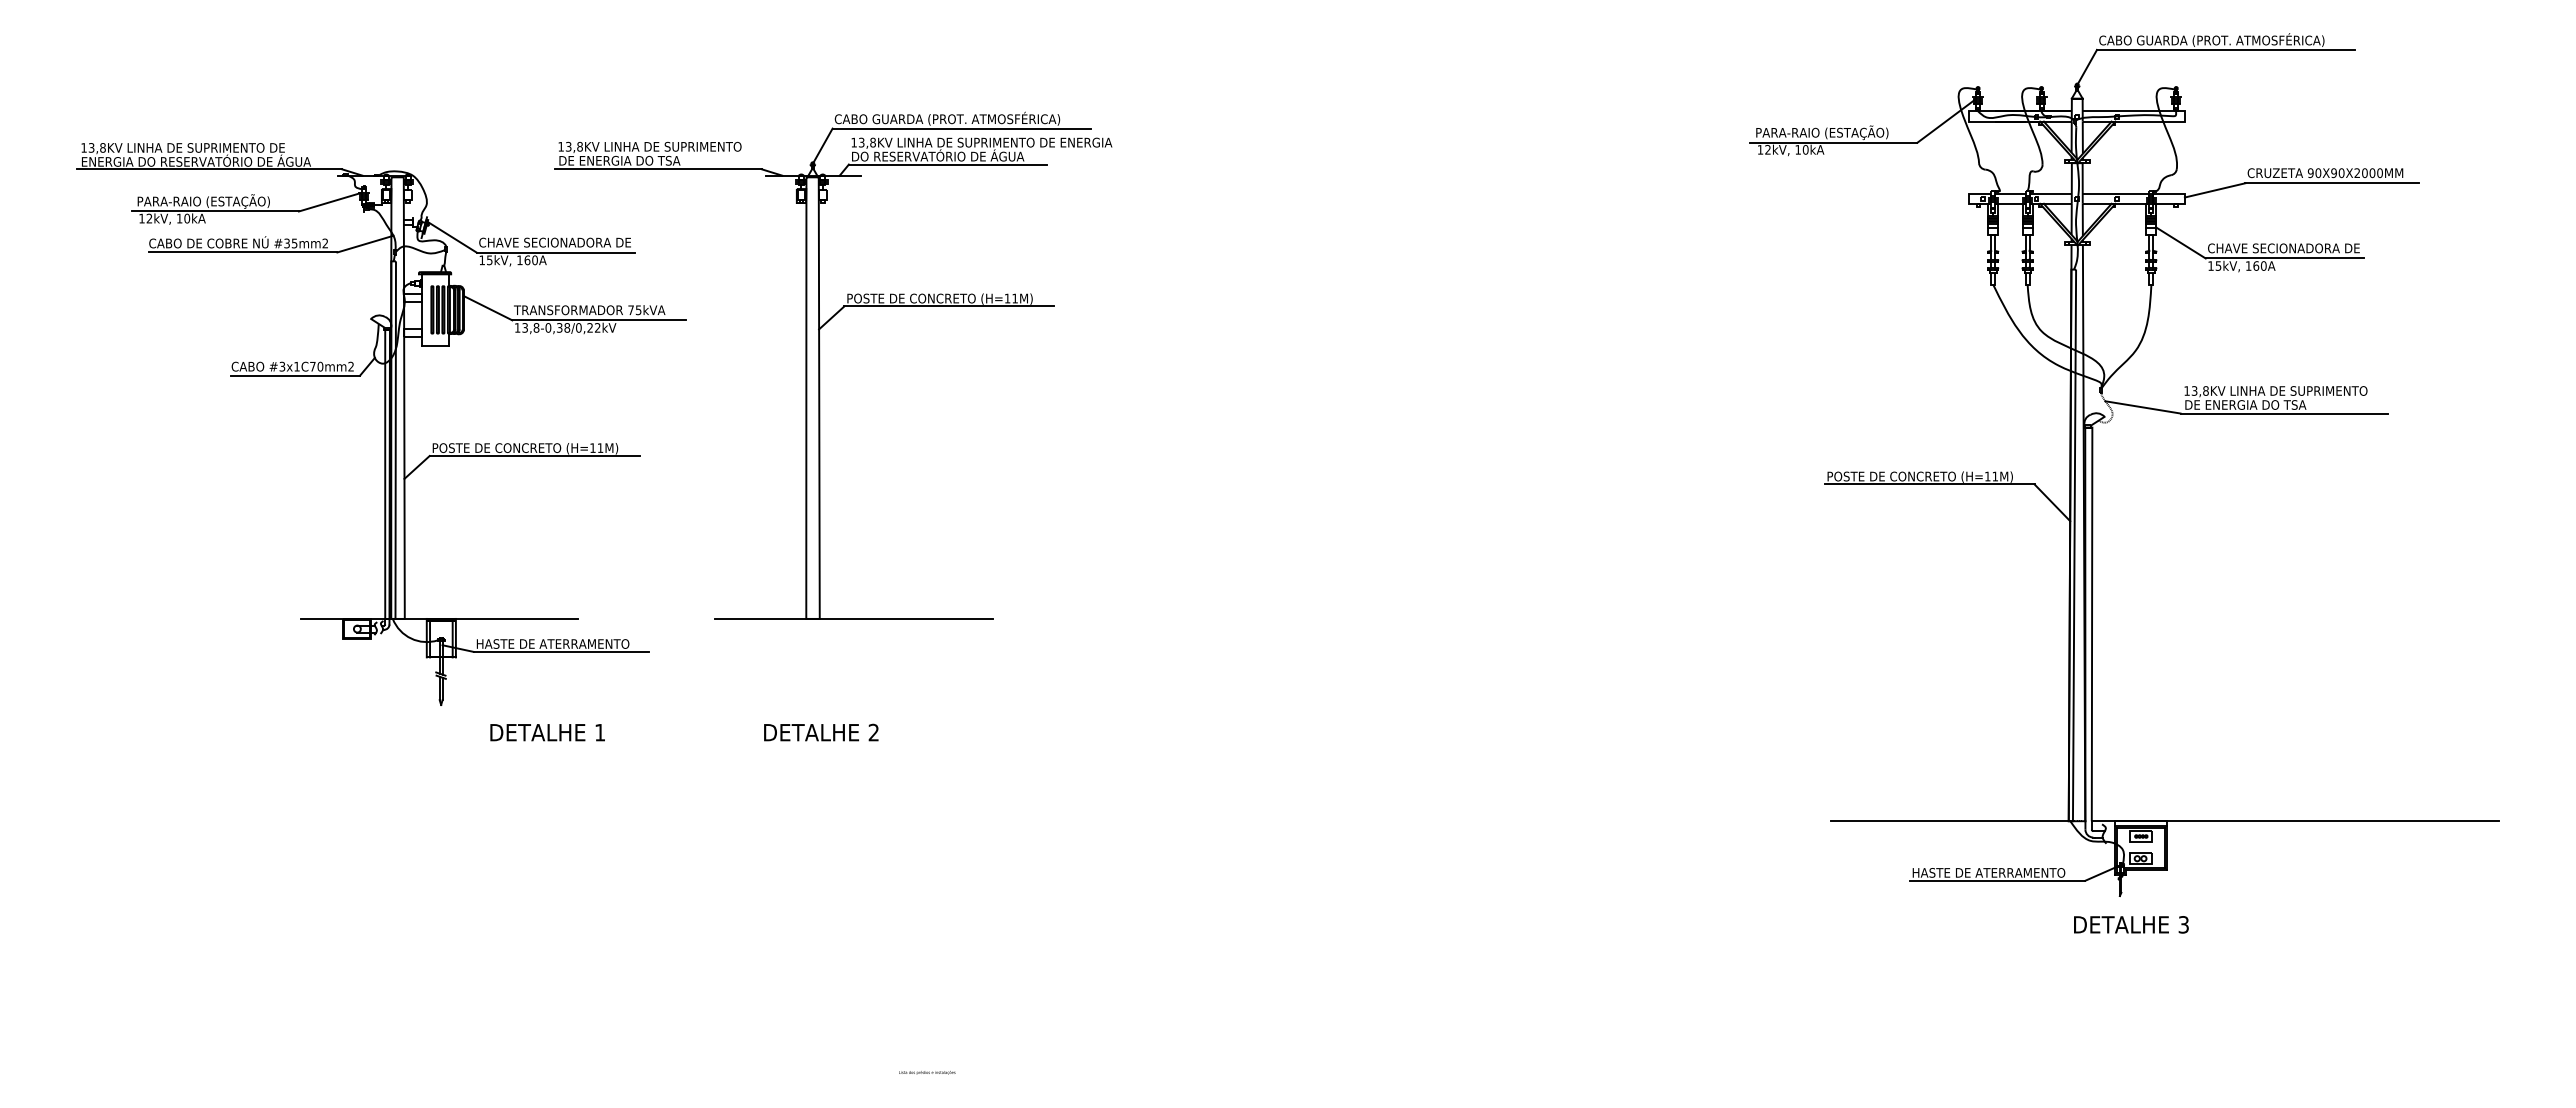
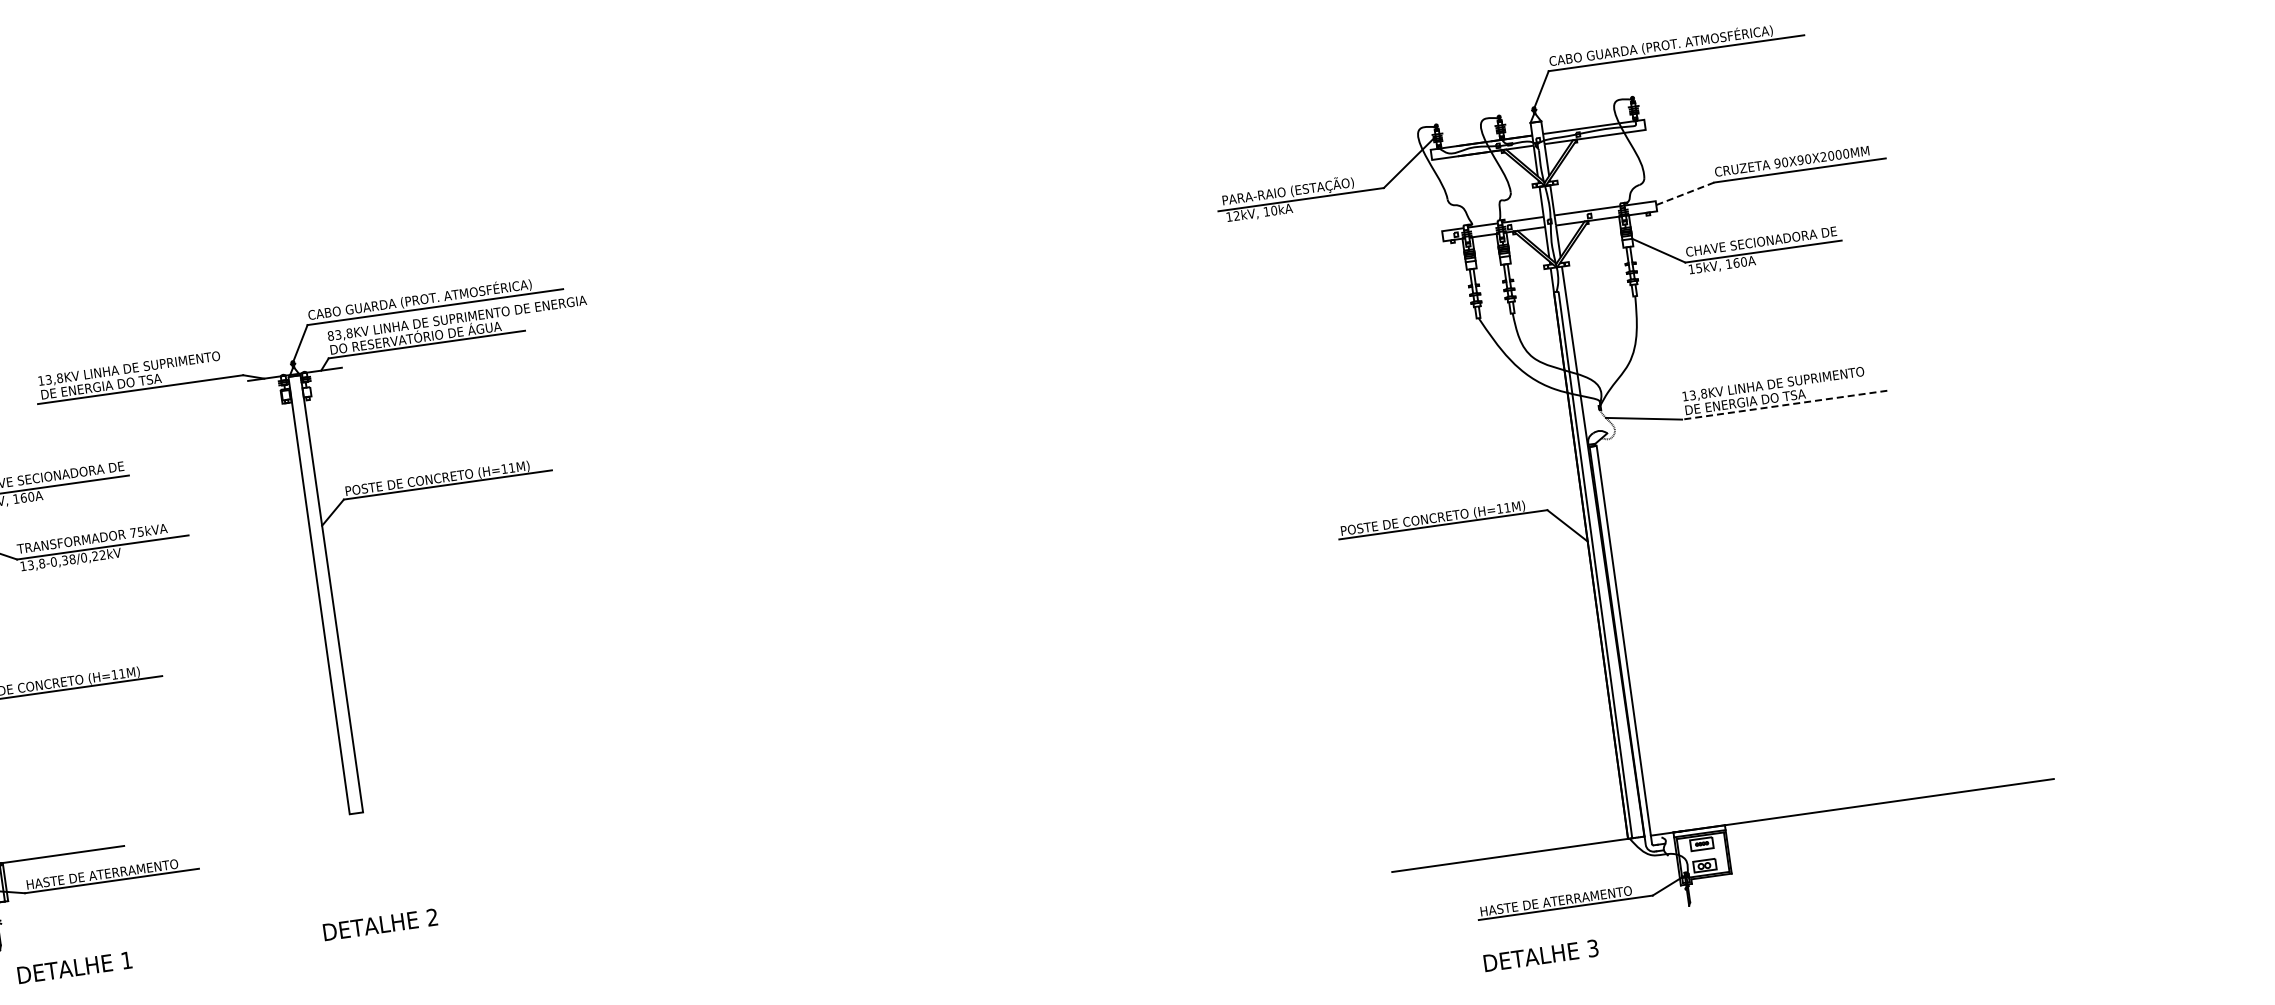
text: (854, 142) -> (331, 335), 13,8KV -> 83,8KV
line: (2214, 190) -> (1684, 194), solid -> dashed
line: (2284, 413) -> (1784, 405), solid -> dashed
line: (854, 618) -> (397, 807), removed
text: (547, 732) -> (74, 967), moved
text: (2131, 924) -> (1541, 955), moved

